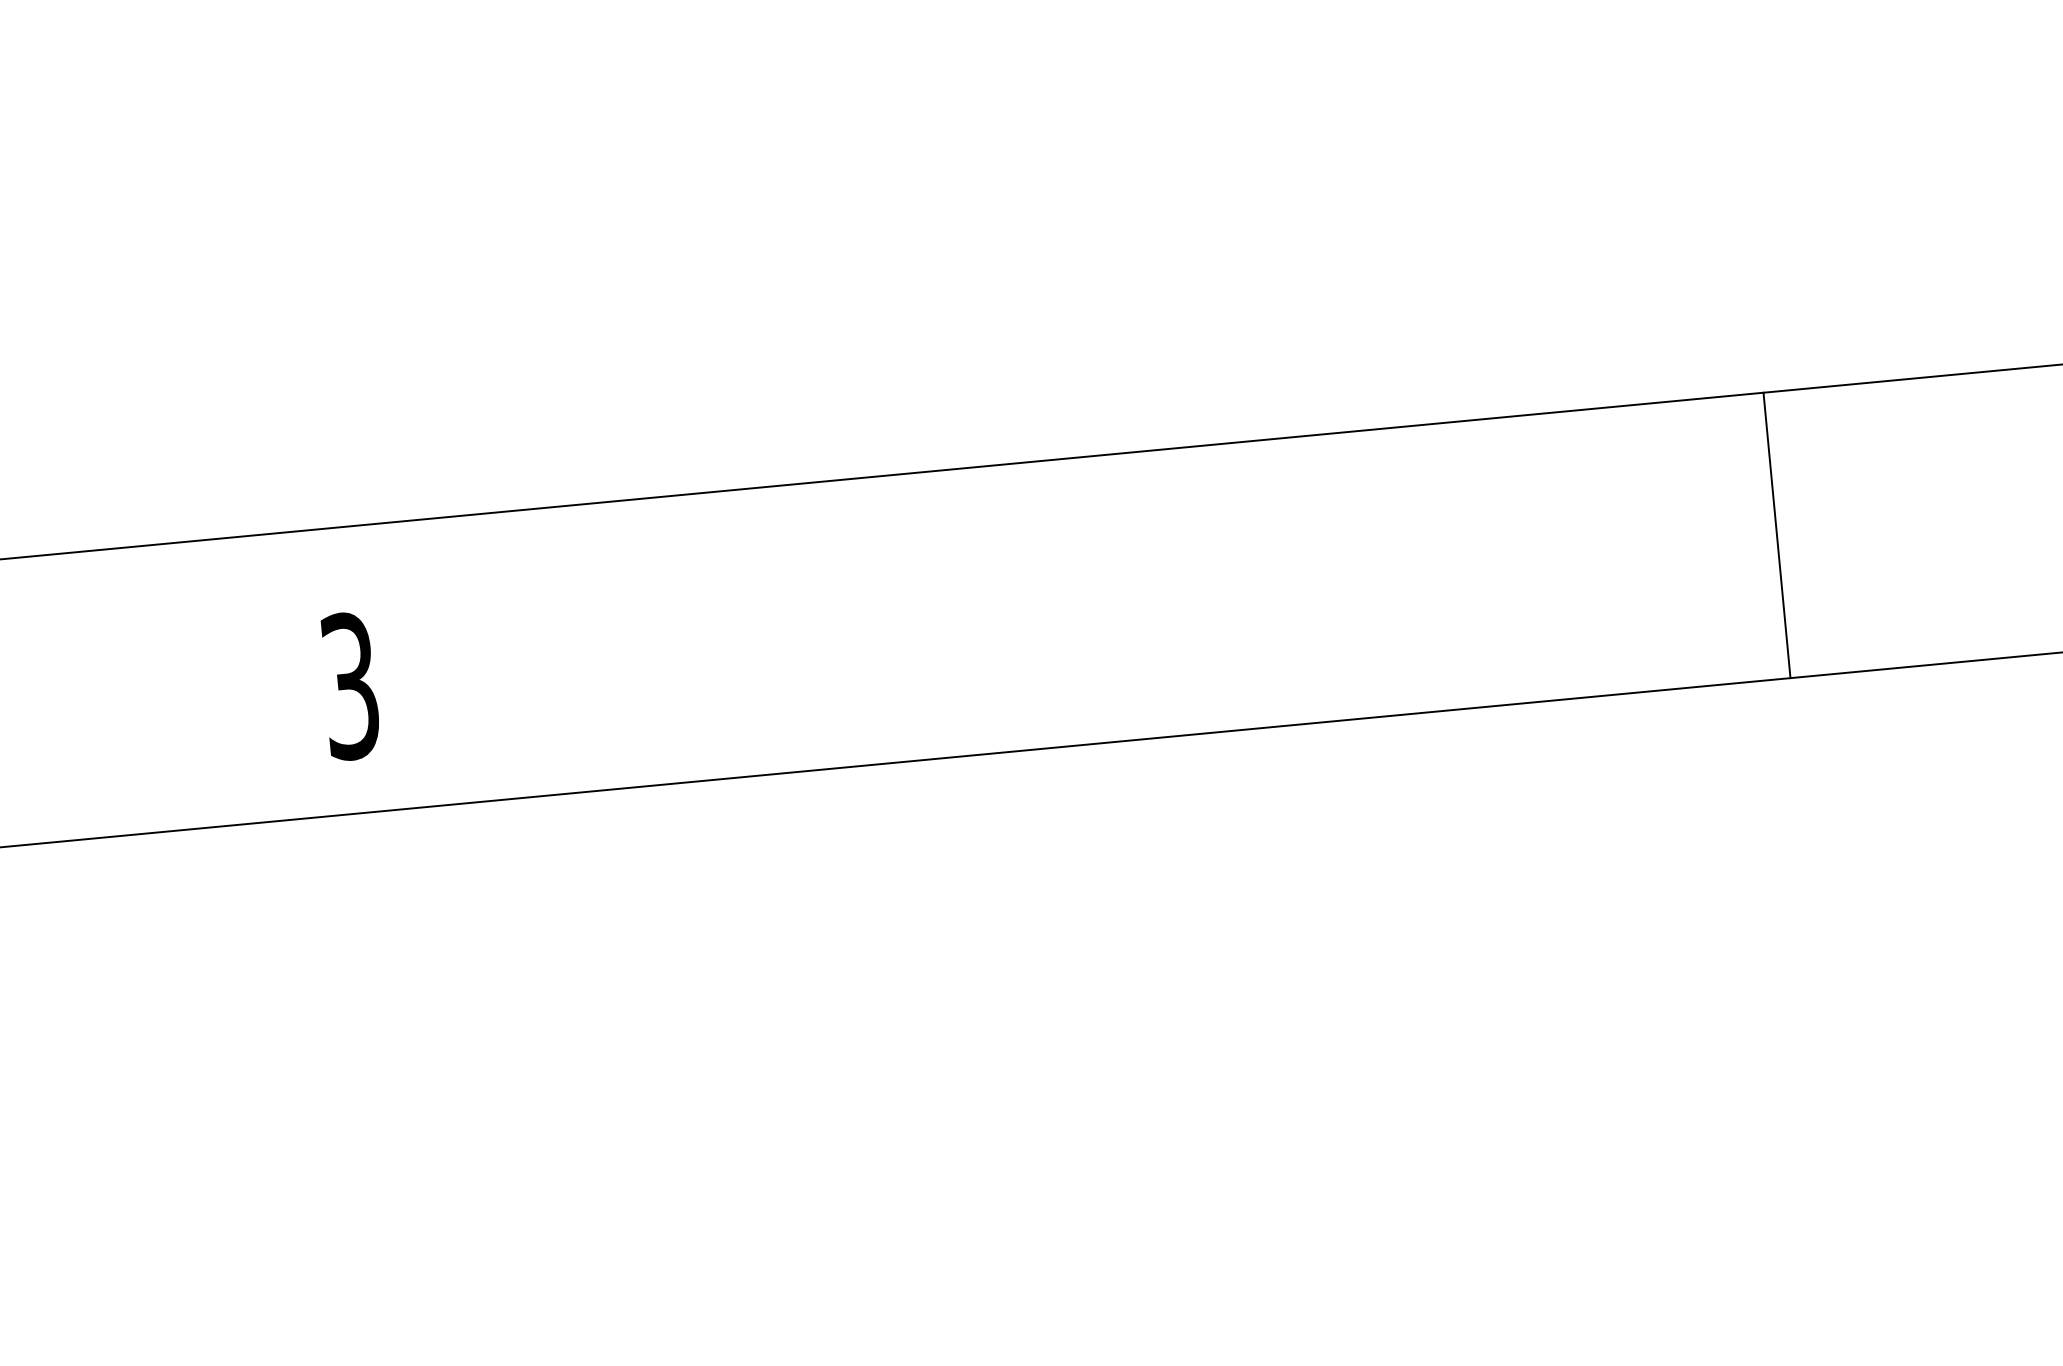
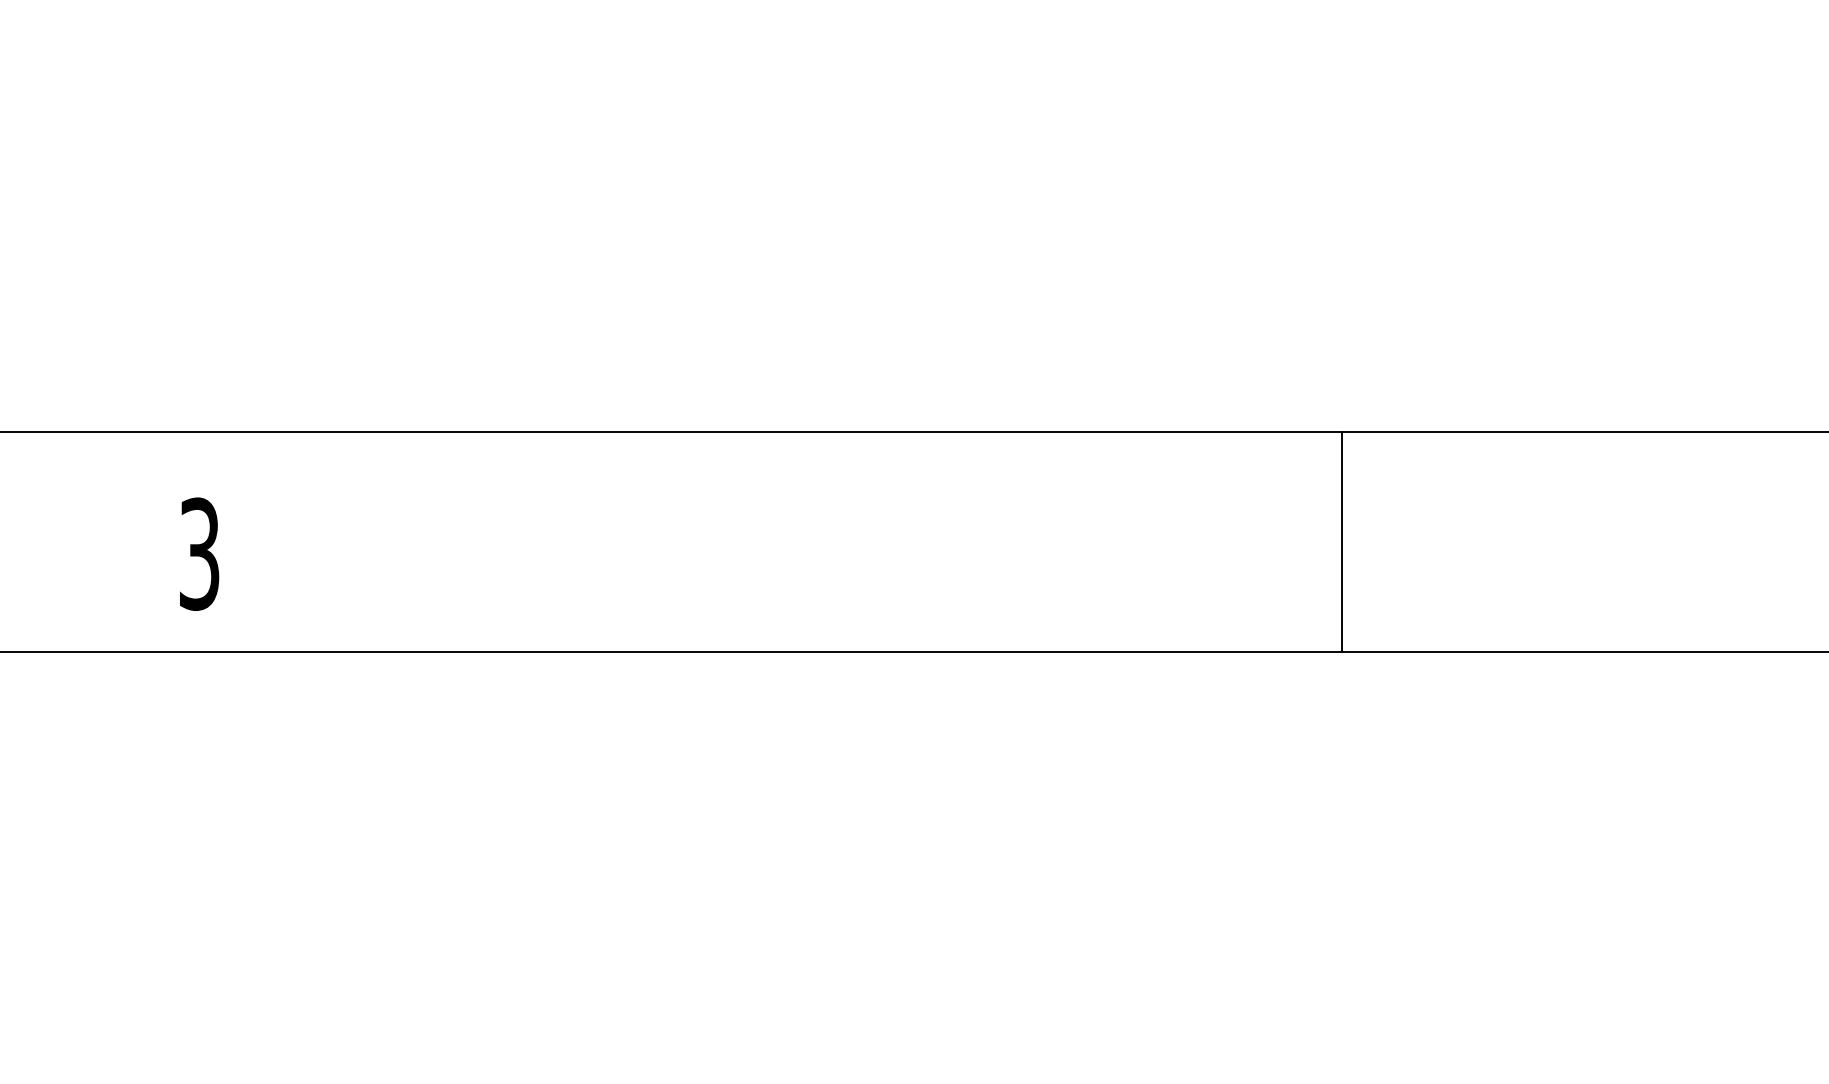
line: (1777, 534) -> (1342, 541), moved

